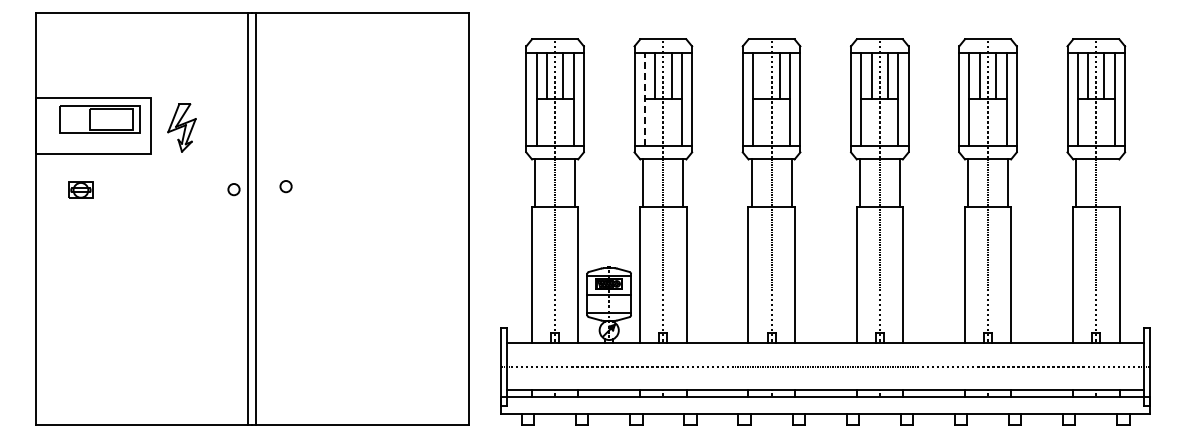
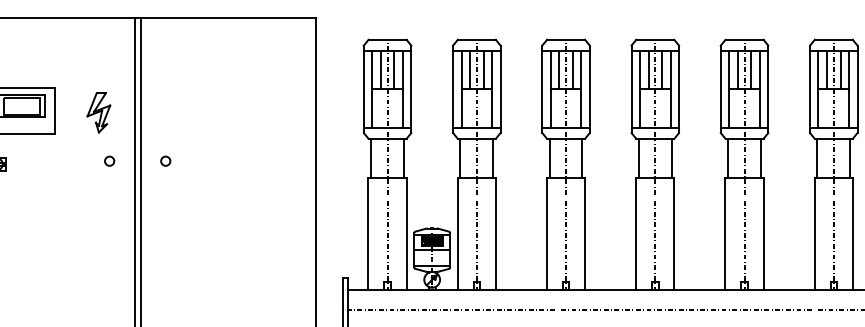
line: (763, 75) -> (559, 69), added
line: (644, 99) -> (461, 89), dashed -> solid
part: (181, 127) -> (98, 112), moved
line: (1116, 183) -> (850, 158), added
circle: (233, 189) -> (109, 161), moved

